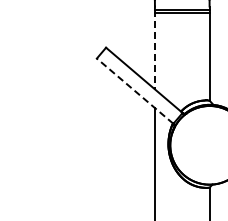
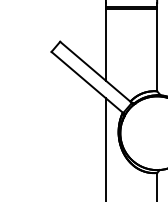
line: (154, 49) -> (105, 43), dashed -> solid
line: (134, 90) -> (86, 81), dashed -> solid

